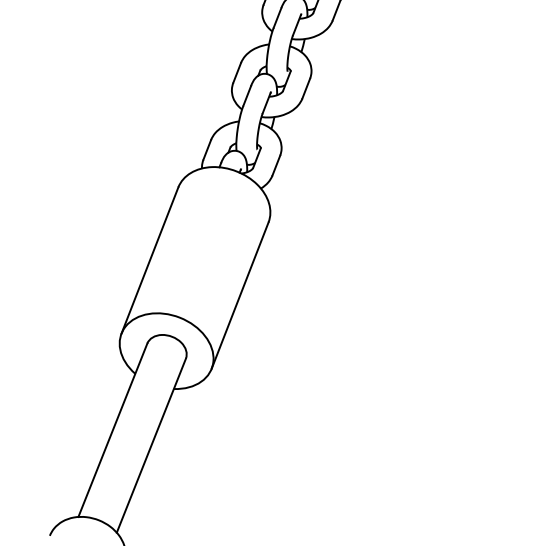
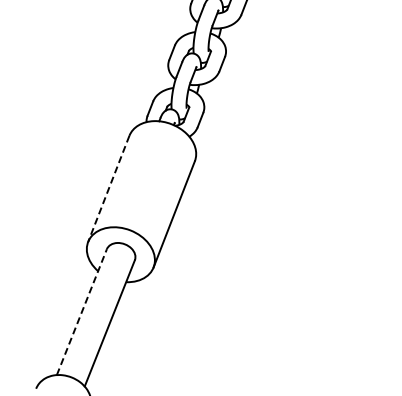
line: (149, 259) -> (108, 188), solid -> dashed
line: (112, 430) -> (81, 312), solid -> dashed

